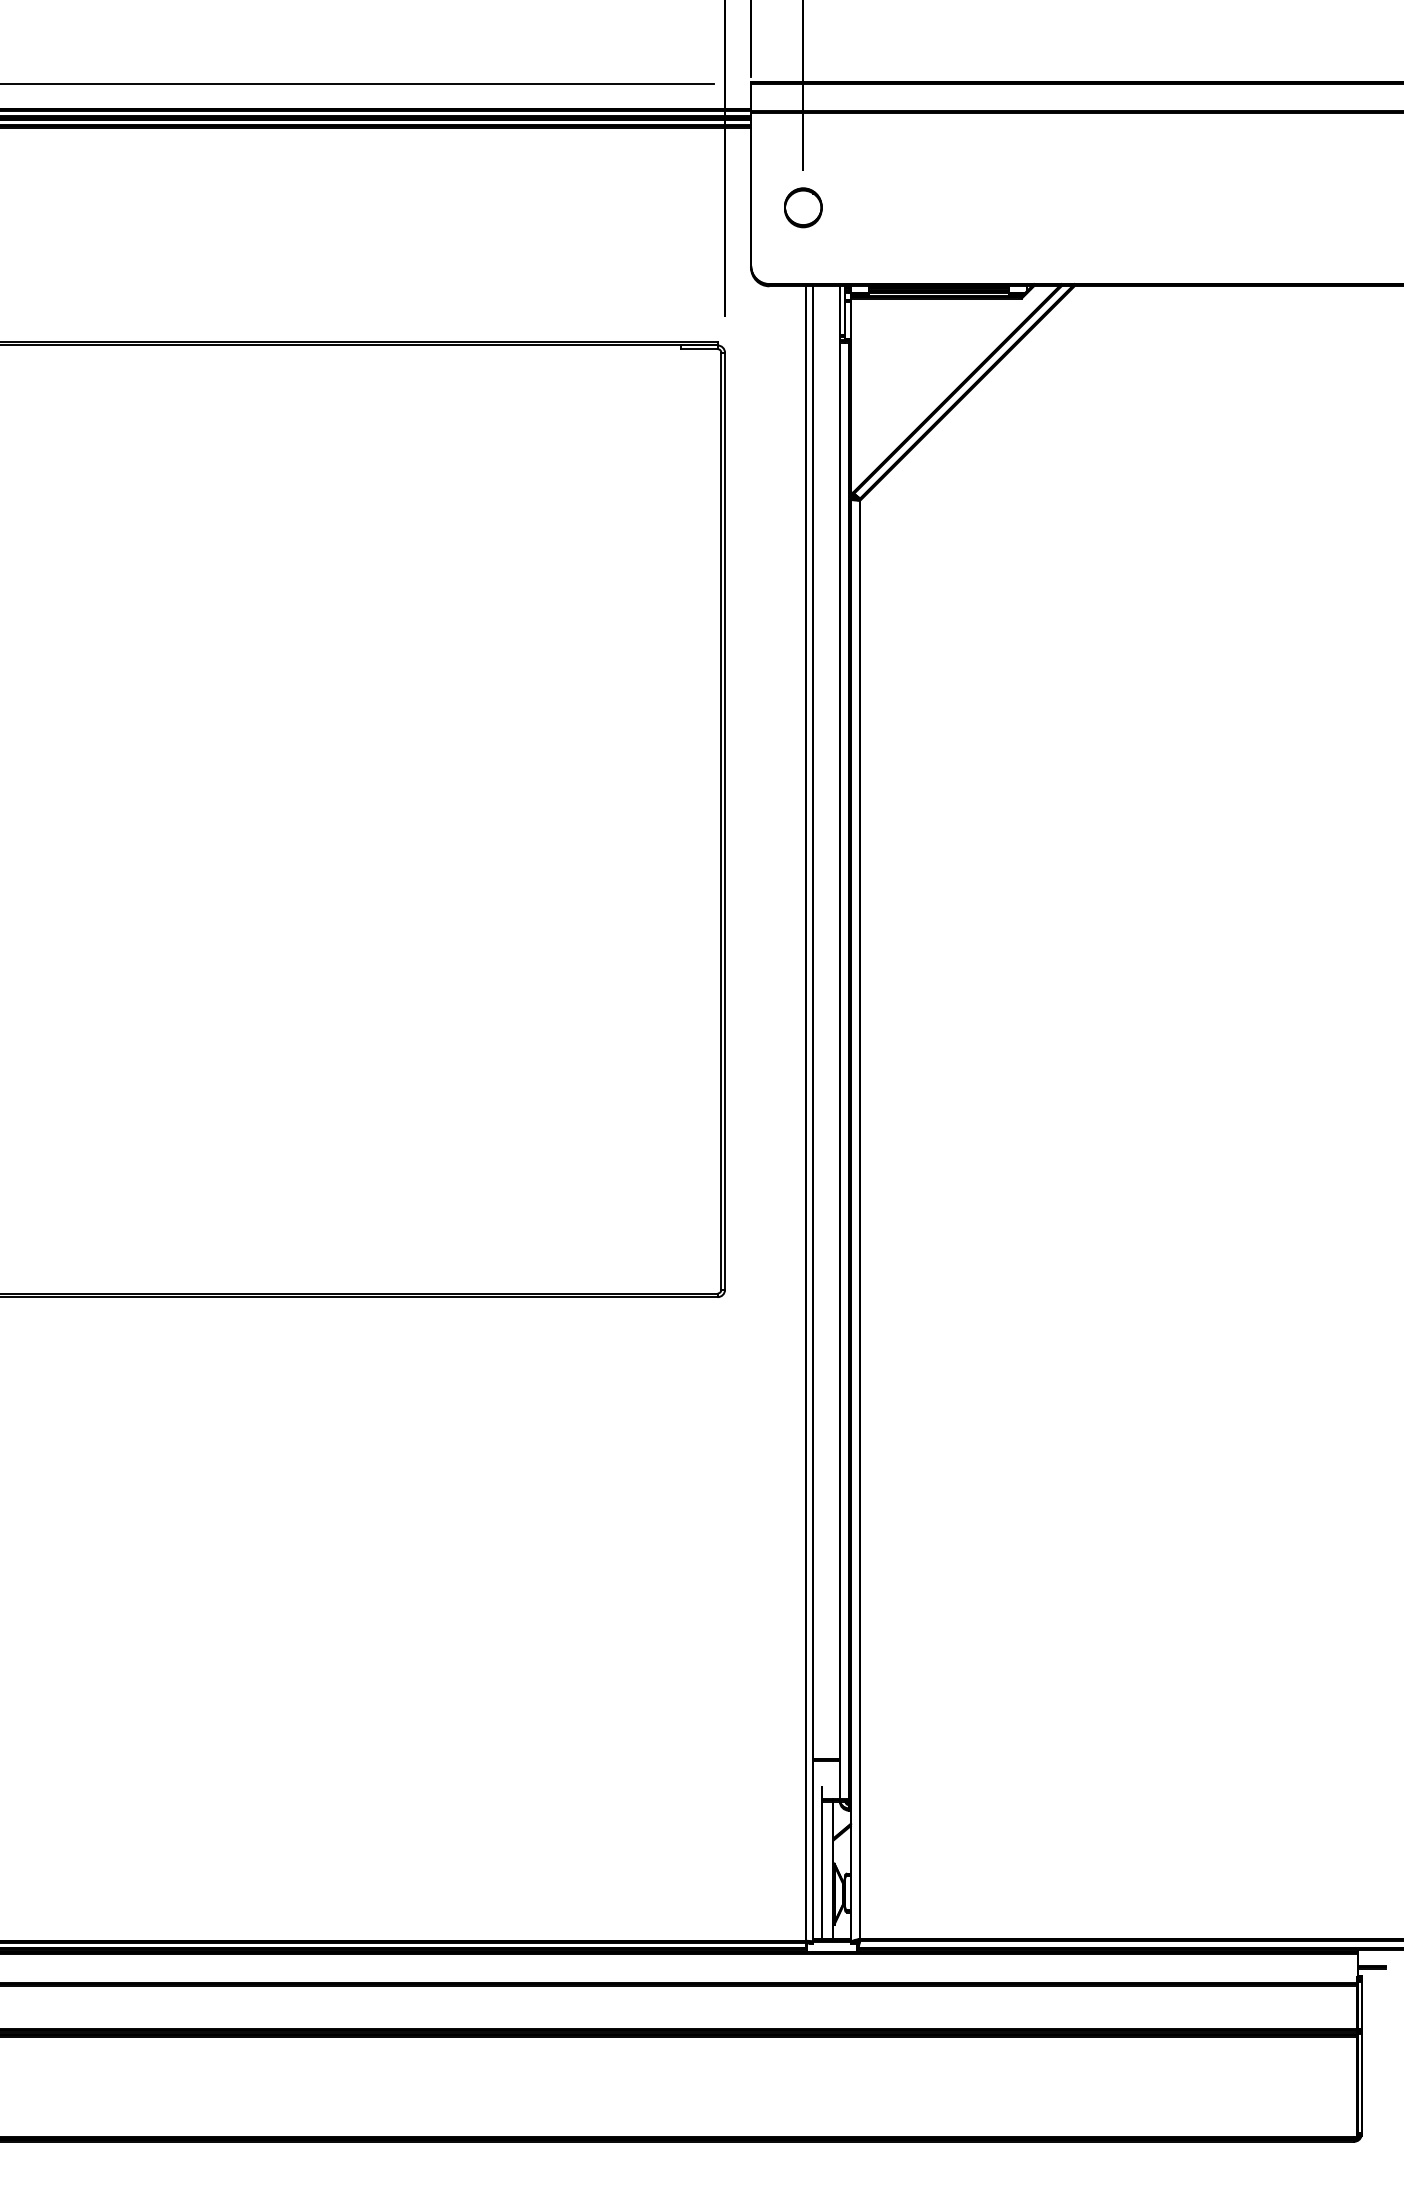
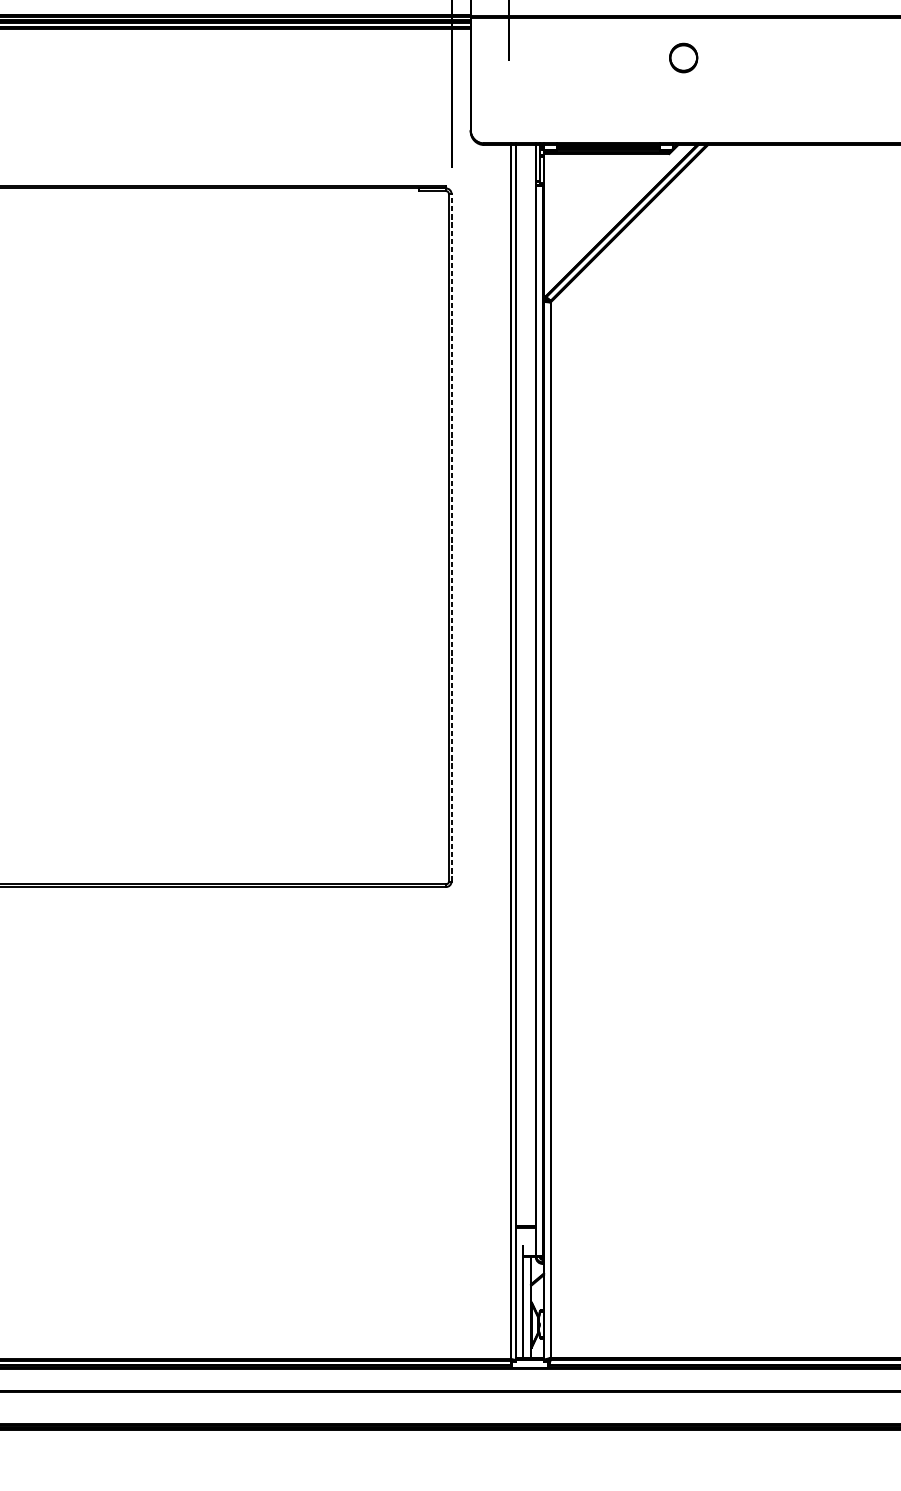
part: (803, 207) -> (683, 57), moved
line: (725, 820) -> (451, 537), solid -> dashed

